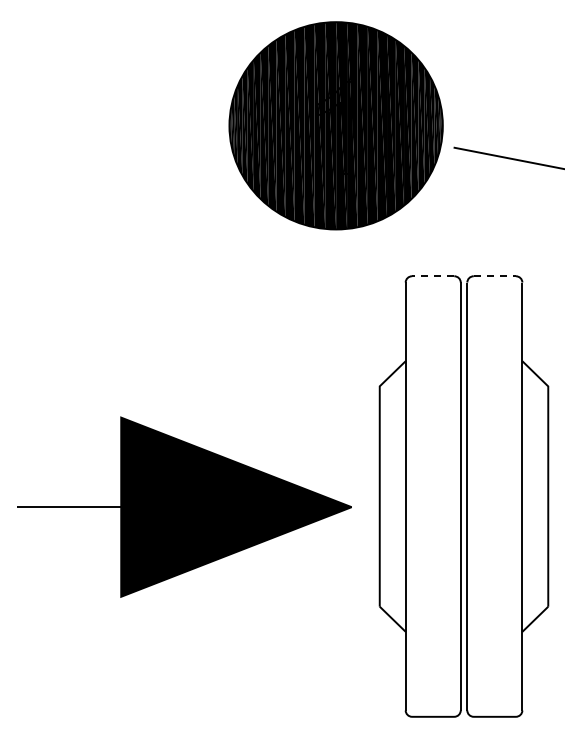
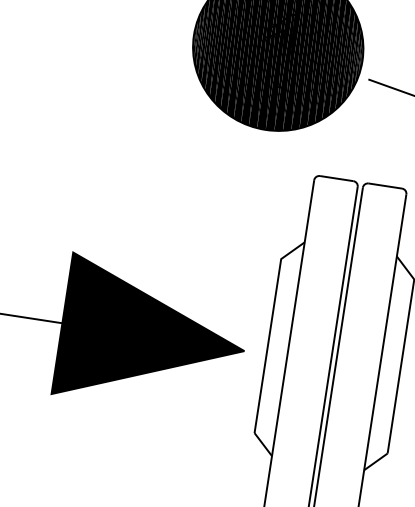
line: (432, 276) -> (336, 178), dashed -> solid
line: (495, 276) -> (385, 186), dashed -> solid

